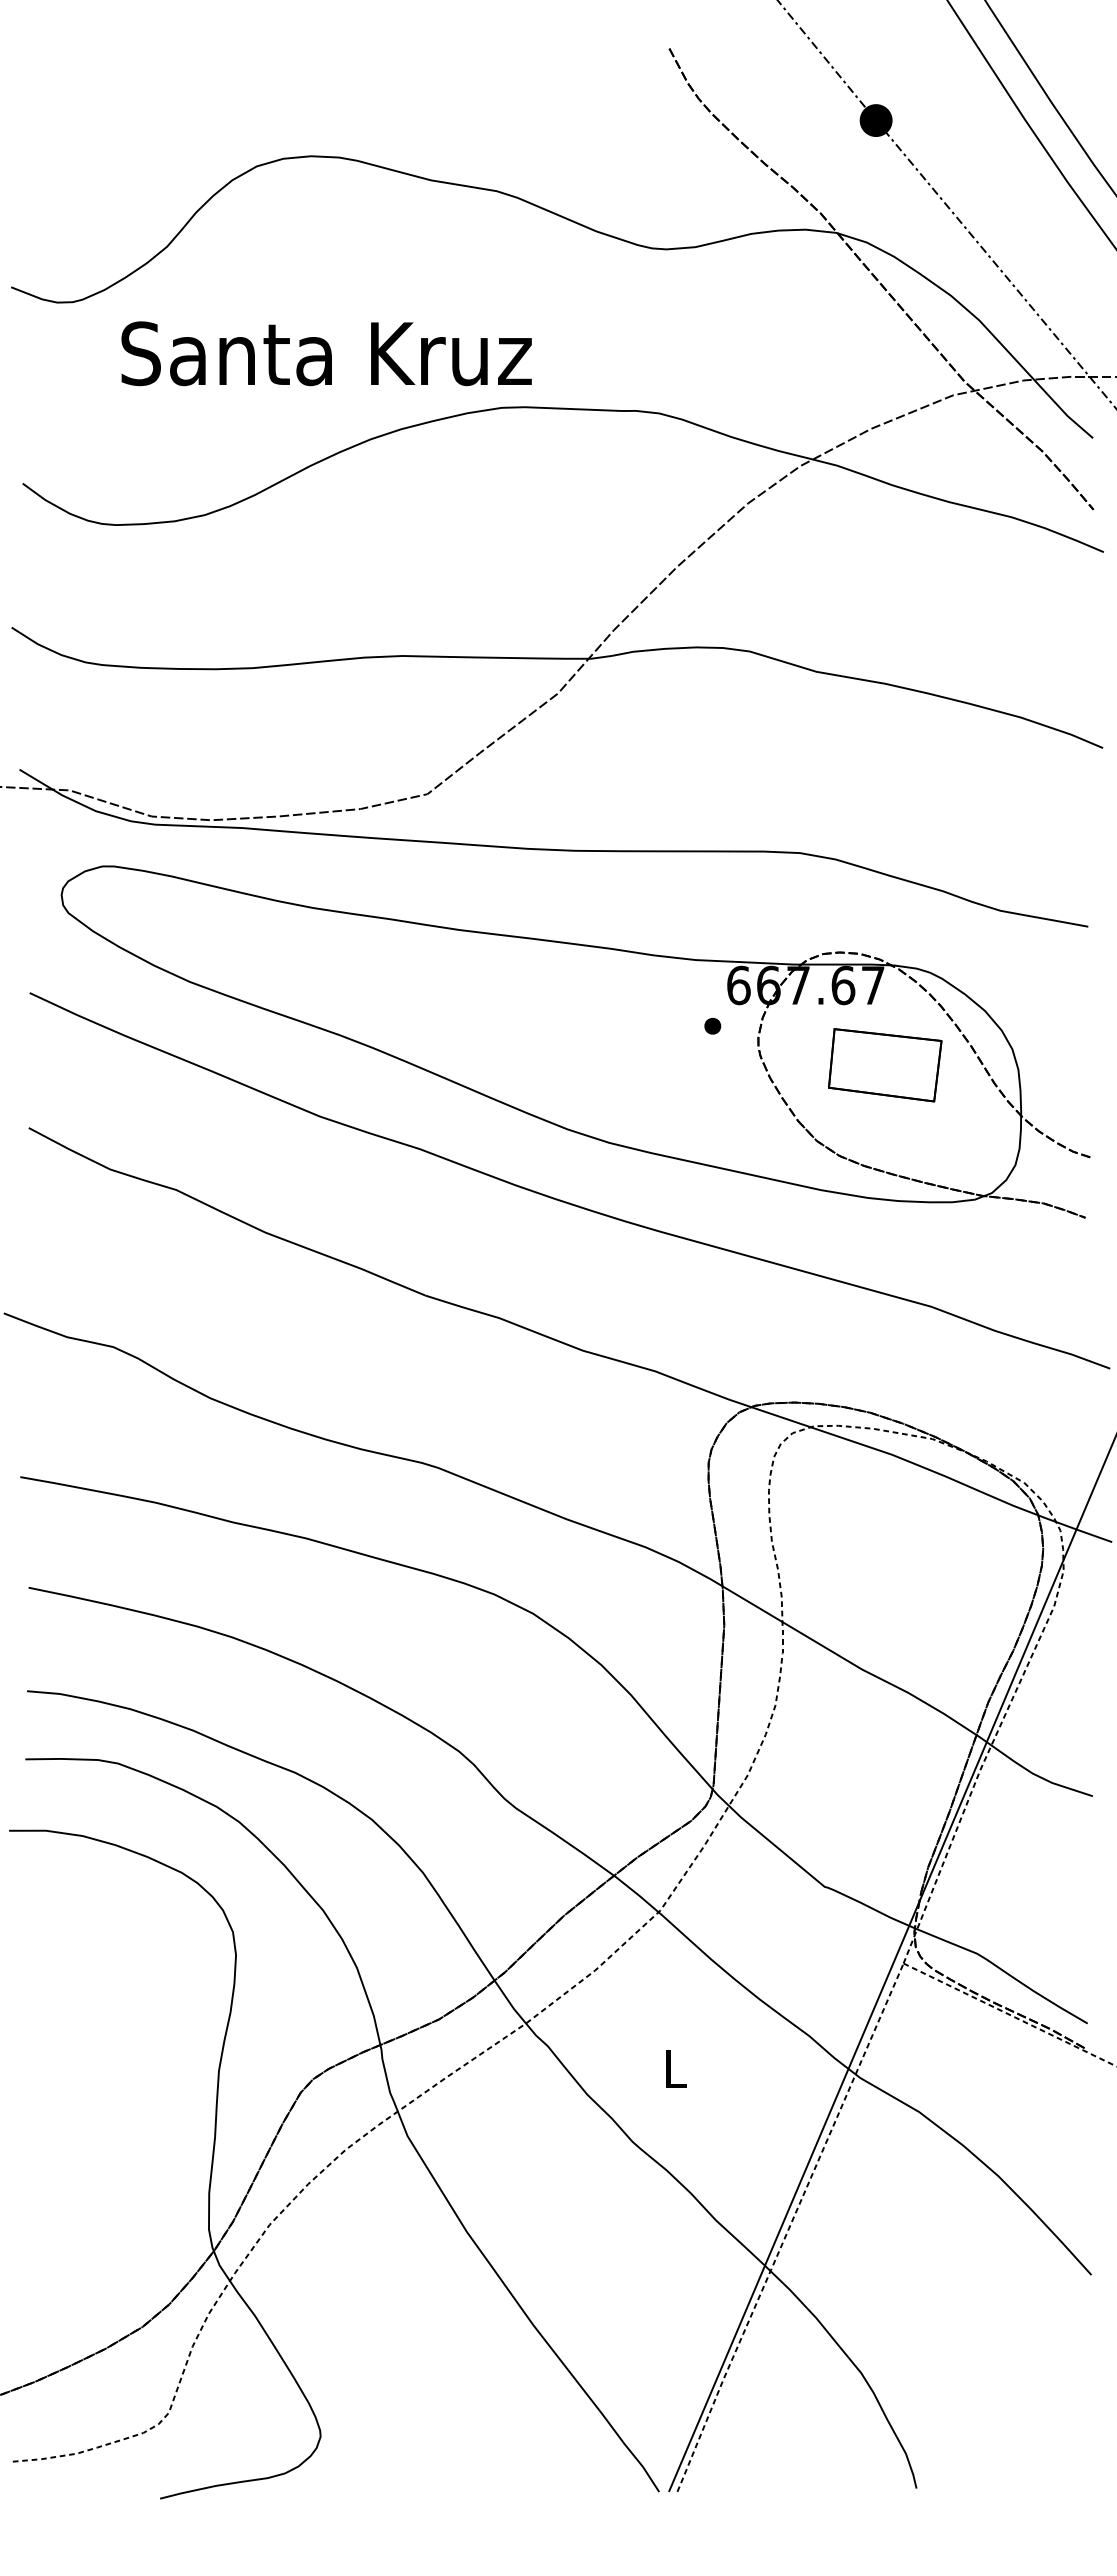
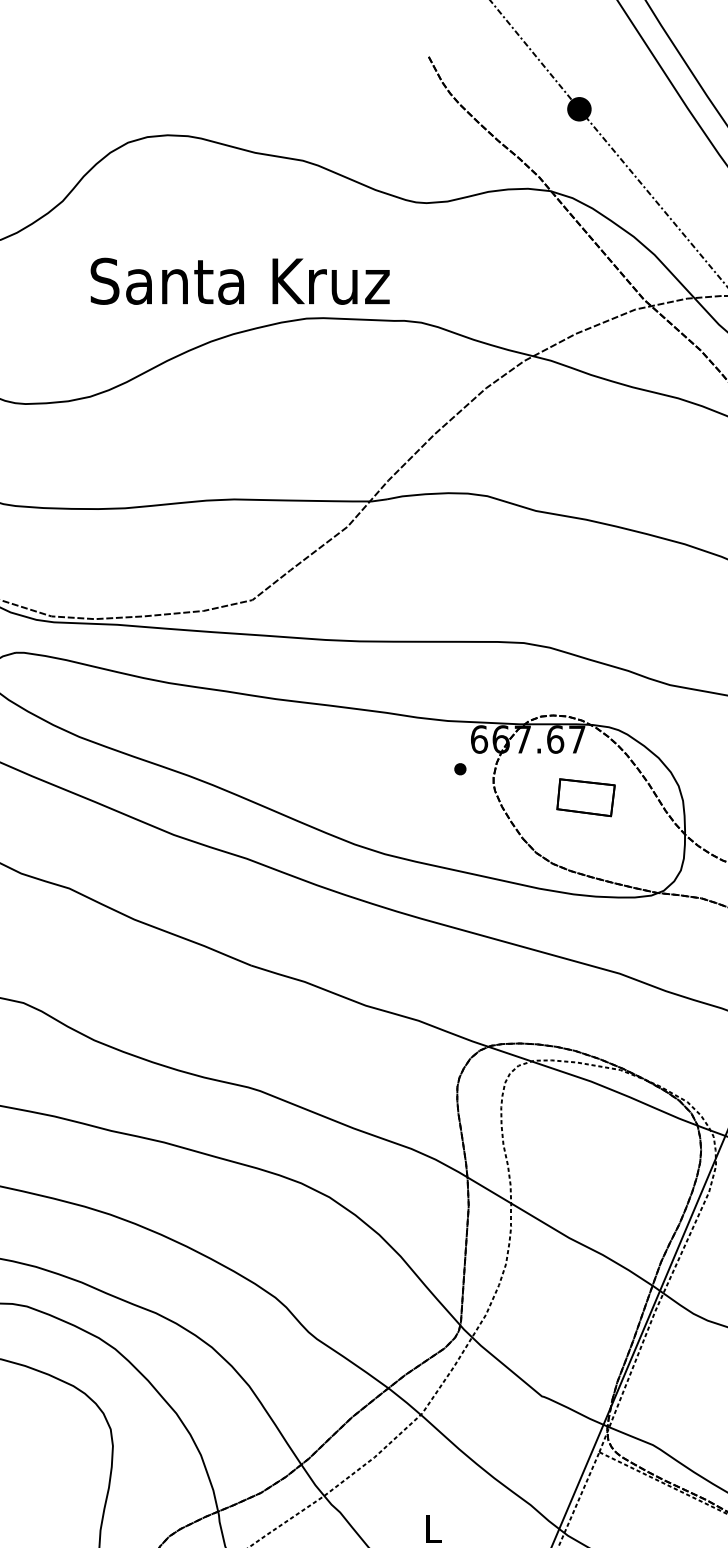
text: (326, 353) -> (240, 281), moved
part: (885, 1065) -> (586, 797), size x0.7

